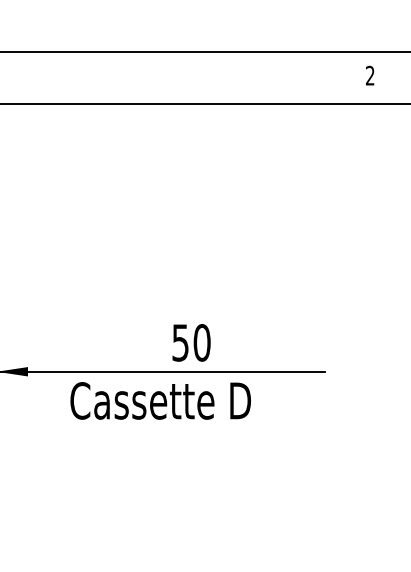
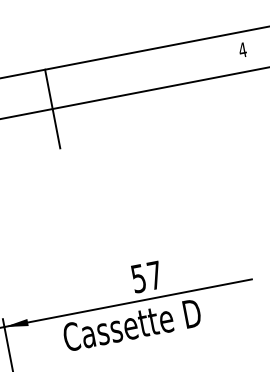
text: (369, 75) -> (242, 49), 2 -> 4
line: (112, 104) -> (52, 109), added
text: (201, 342) -> (154, 275), 50 -> 57

